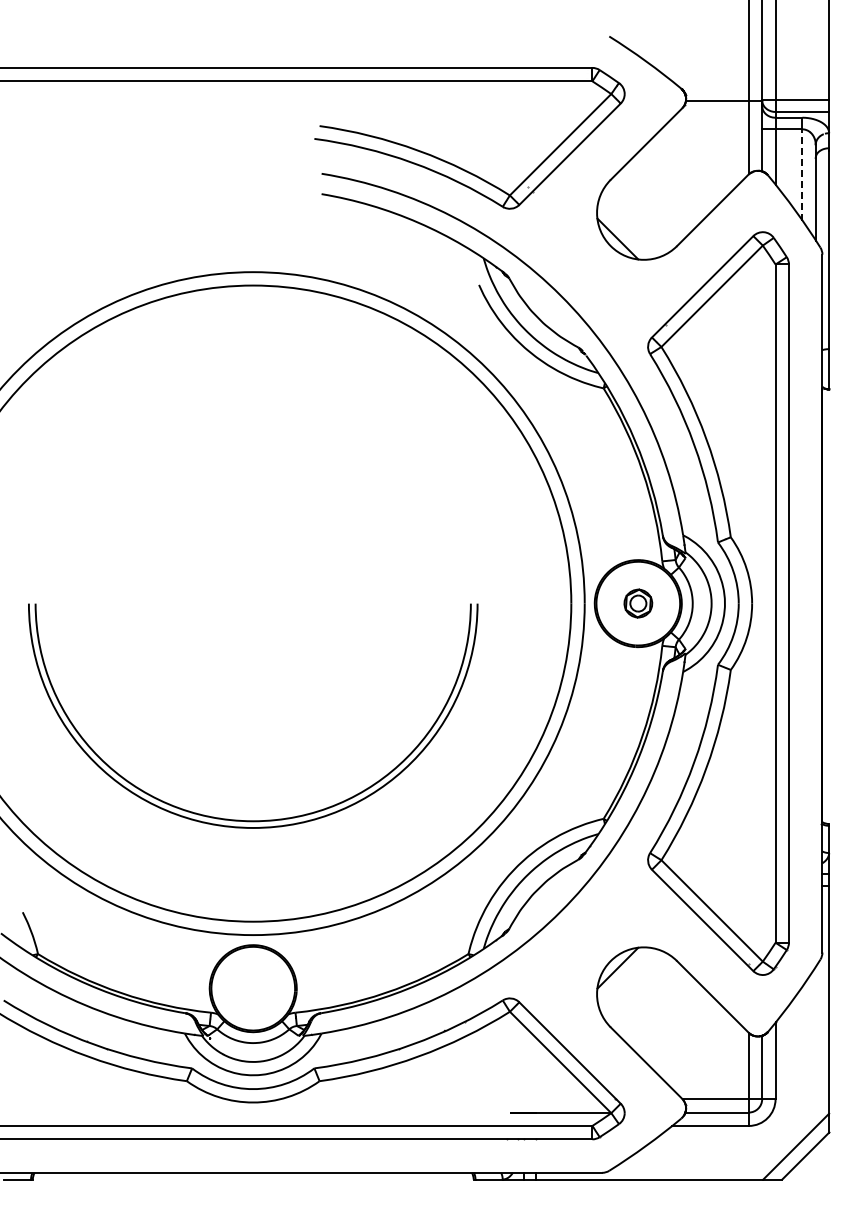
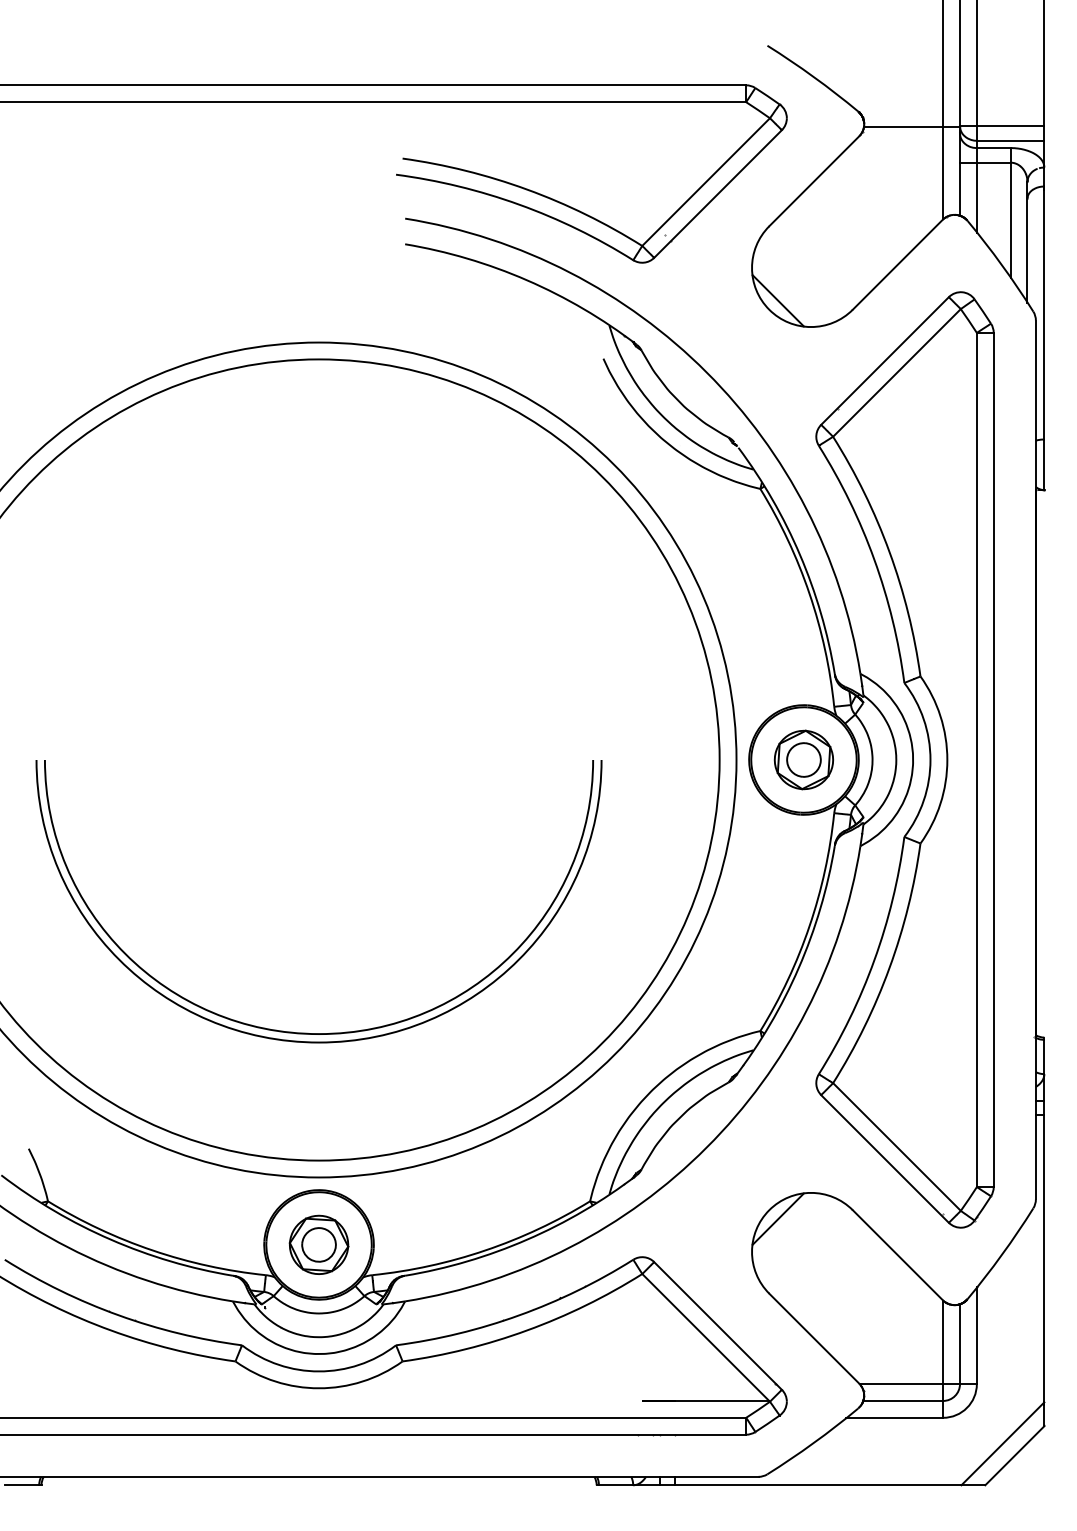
line: (802, 175) -> (1010, 220), dashed -> solid
part: (638, 603) -> (804, 759), size x1.67
part: (253, 988) -> (319, 1244), added

